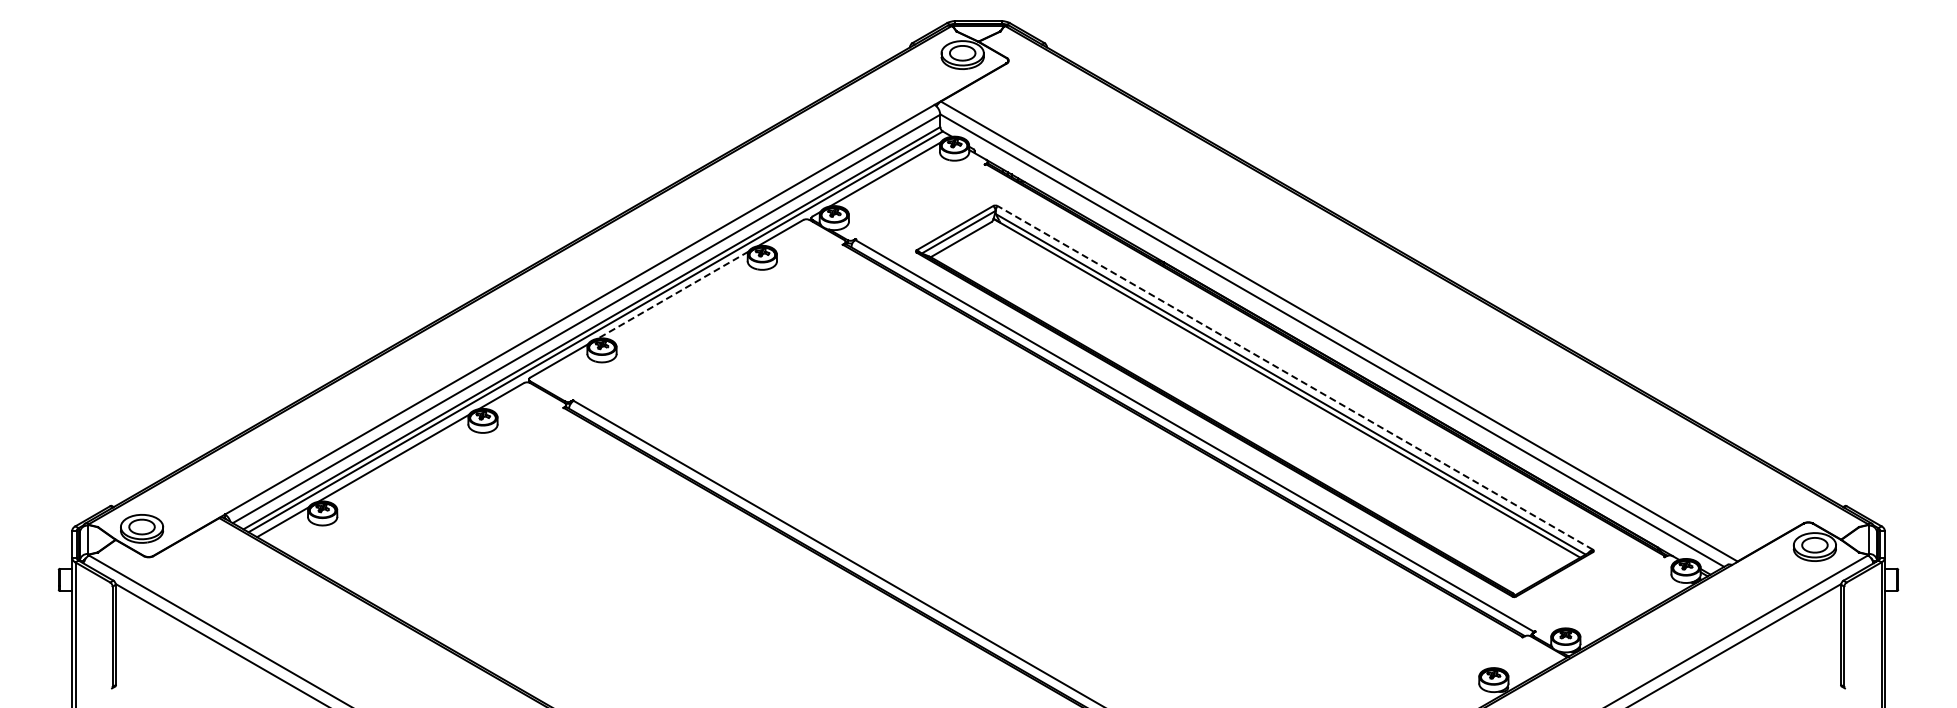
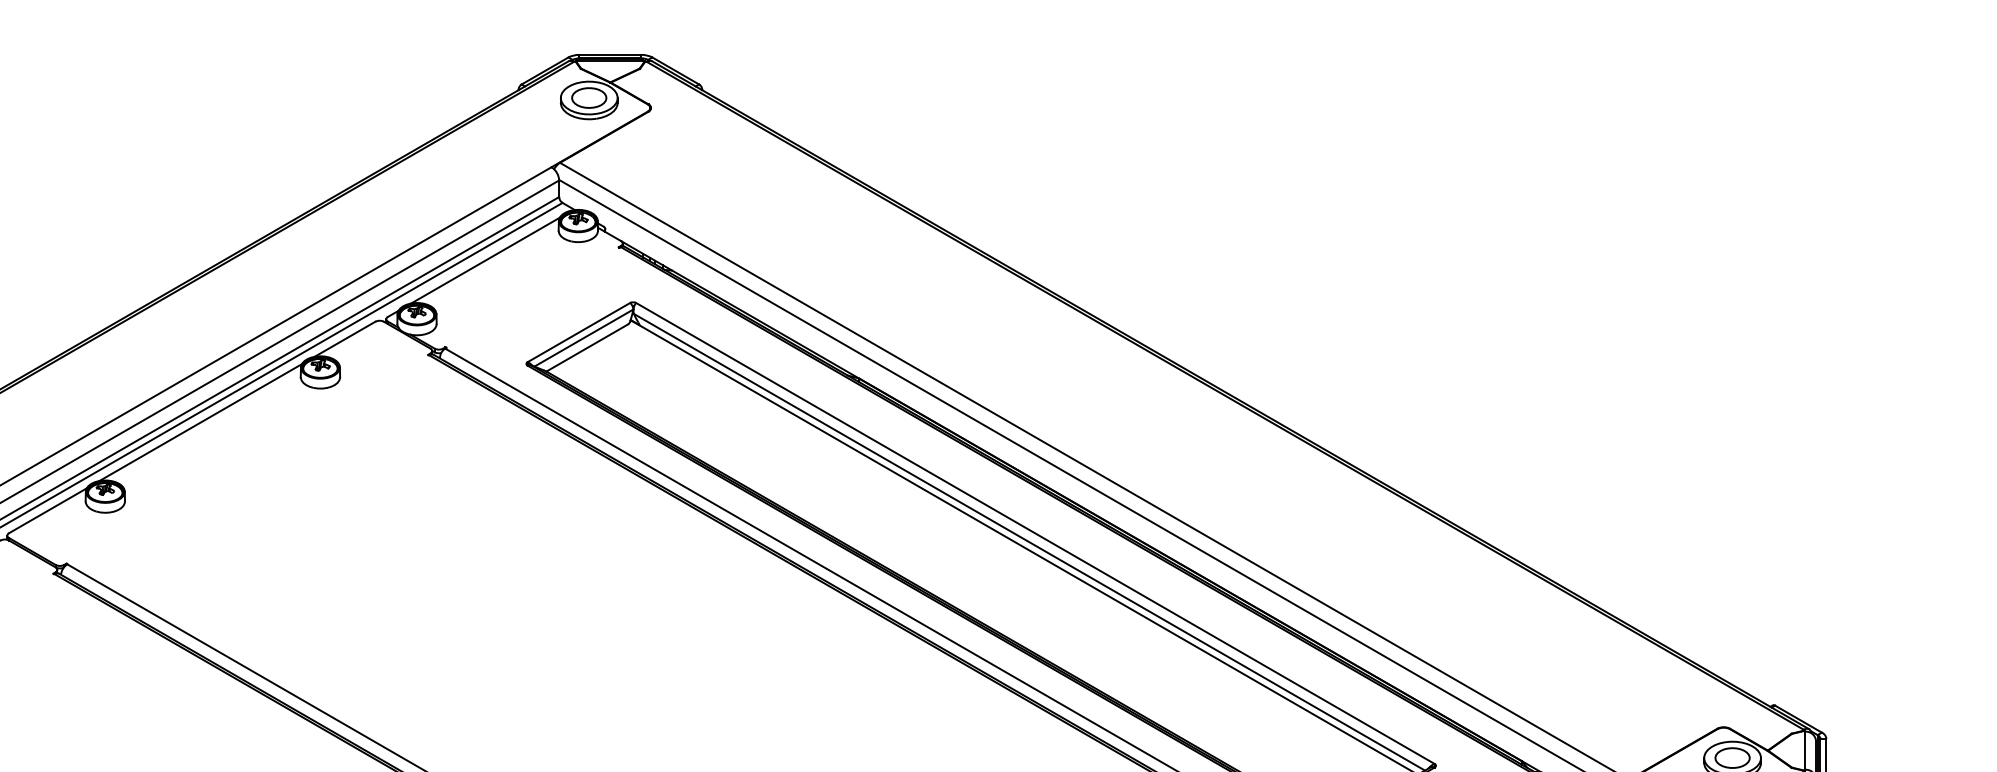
line: (672, 295) -> (199, 422), dashed -> solid
line: (1295, 377) -> (1035, 532), dashed -> solid

